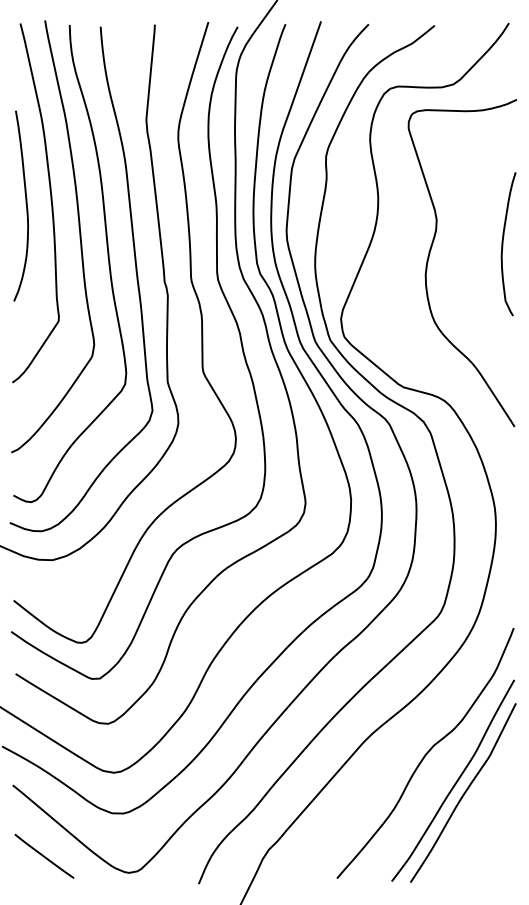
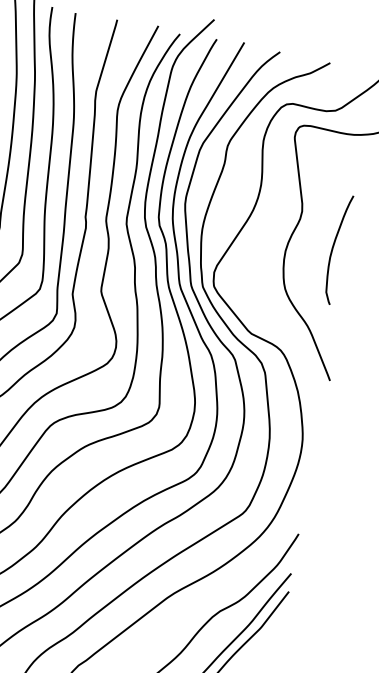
curve: (503, 244) -> (333, 248), moved

